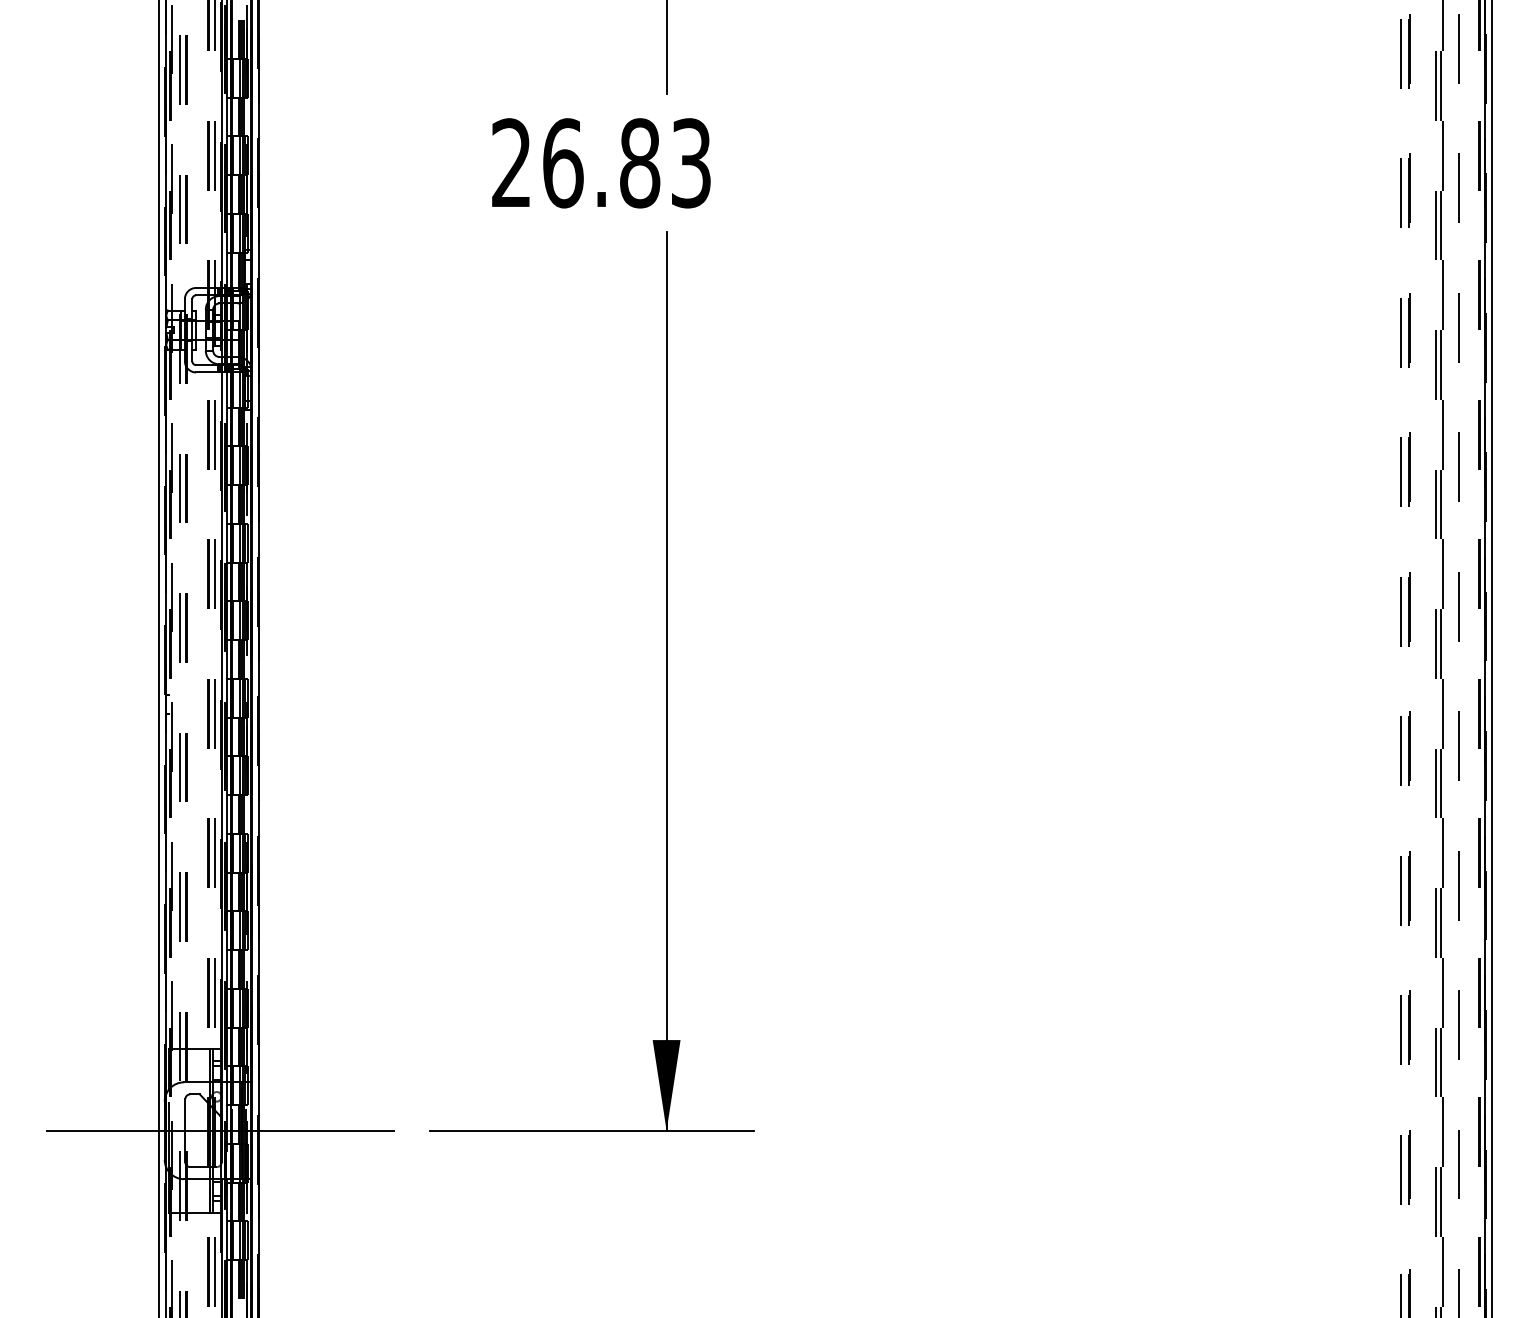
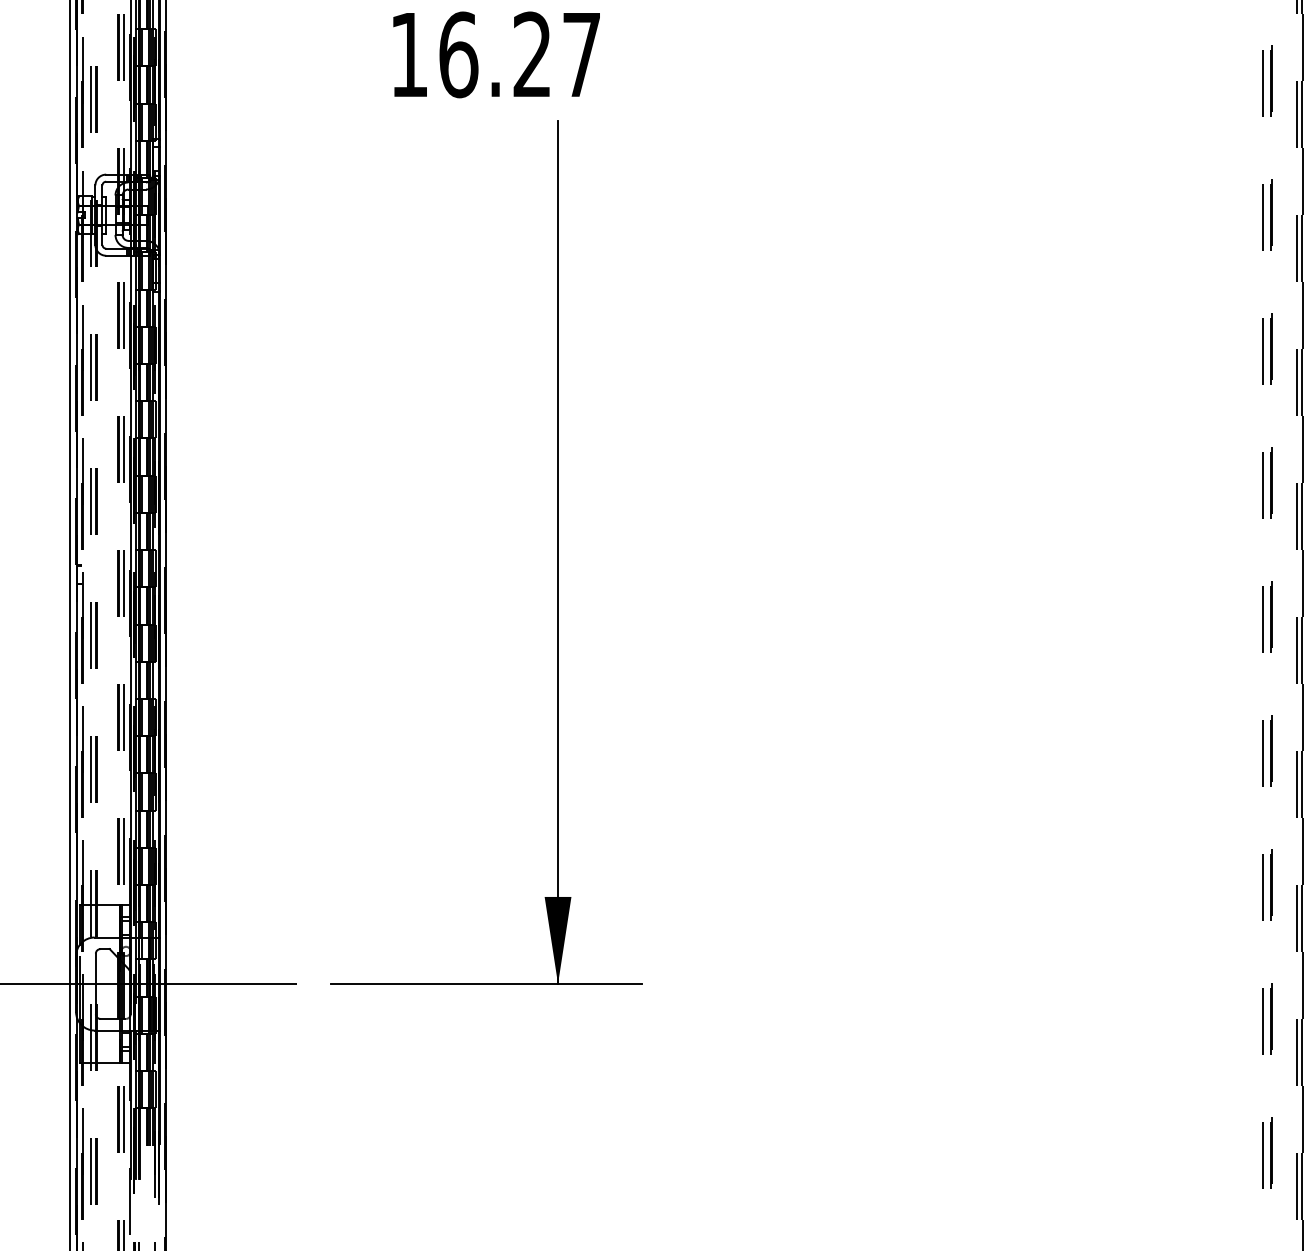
text: (601, 163) -> (495, 55), 26.83 -> 16.27

